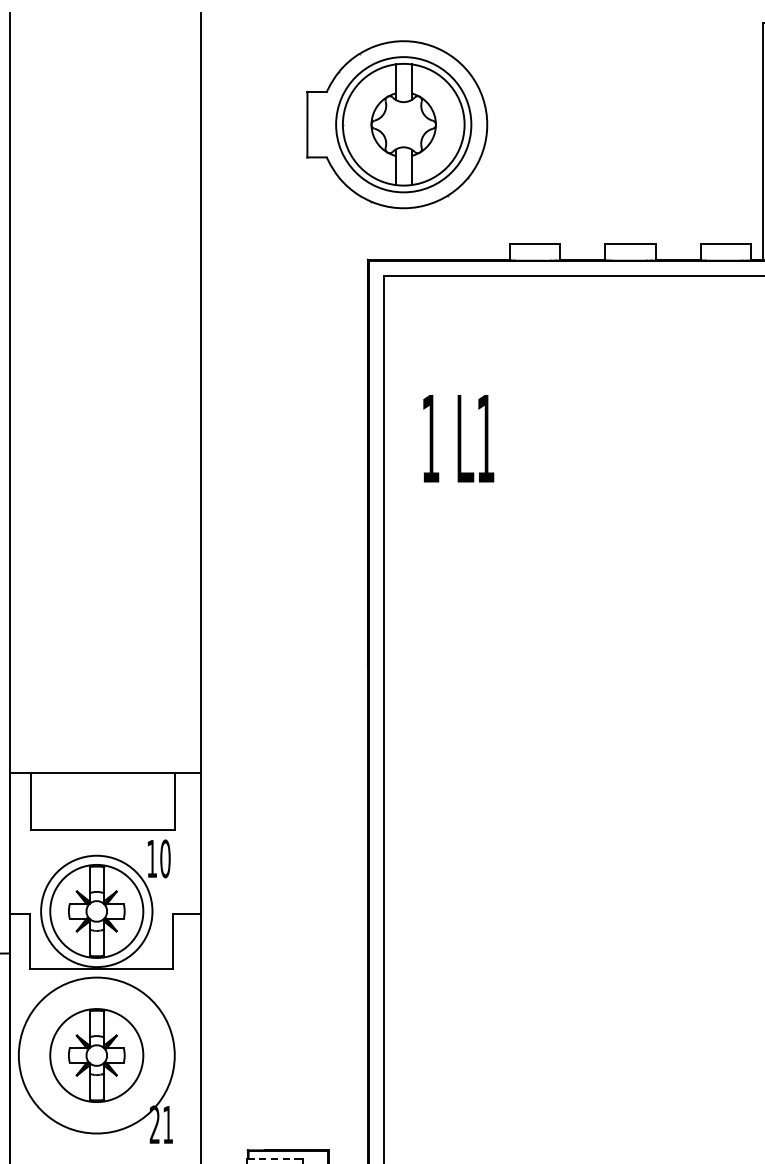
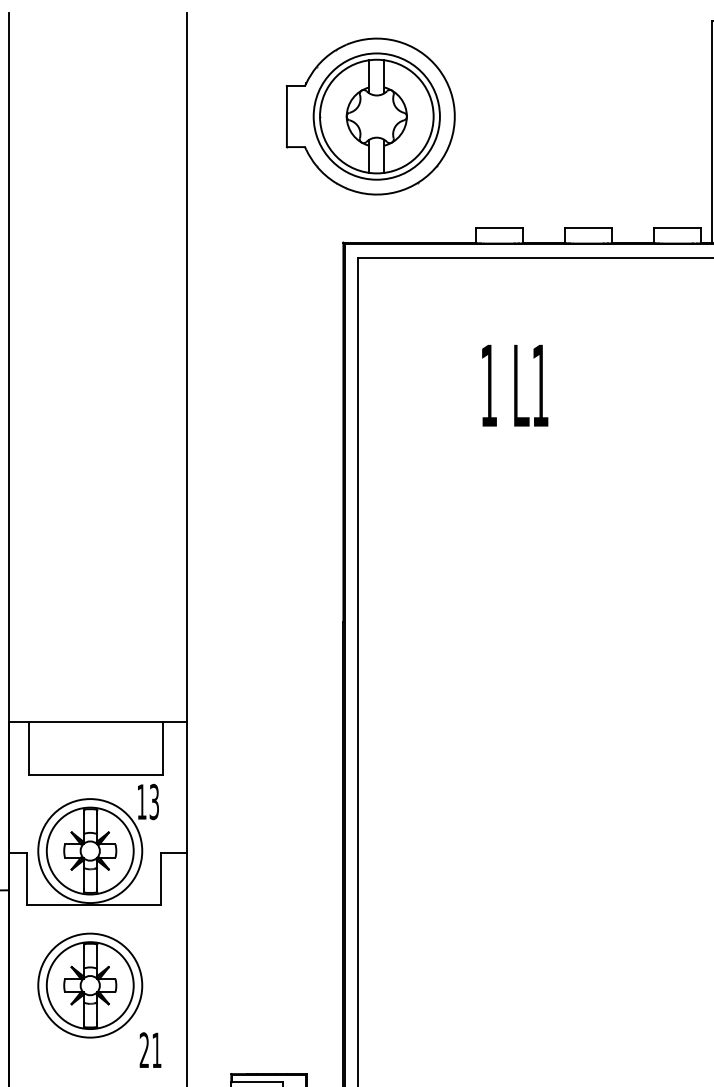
text: (459, 438) -> (515, 385), moved
text: (165, 859) -> (154, 802), 10 -> 13
circle: (97, 1055) -> (90, 985), size x0.71
line: (274, 1159) -> (256, 1082), dashed -> solid

